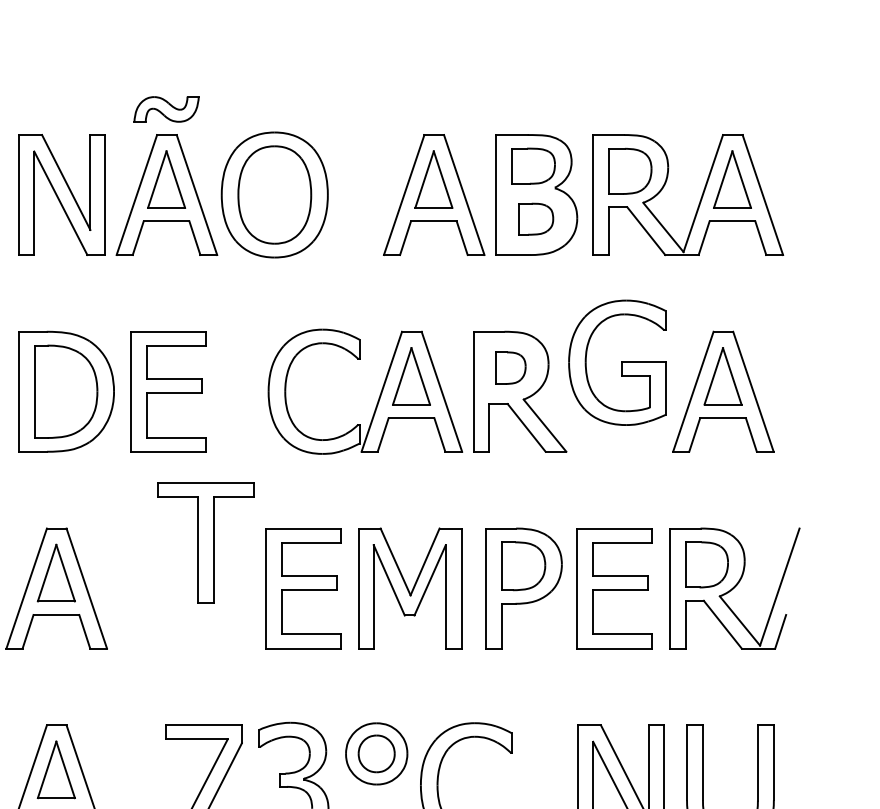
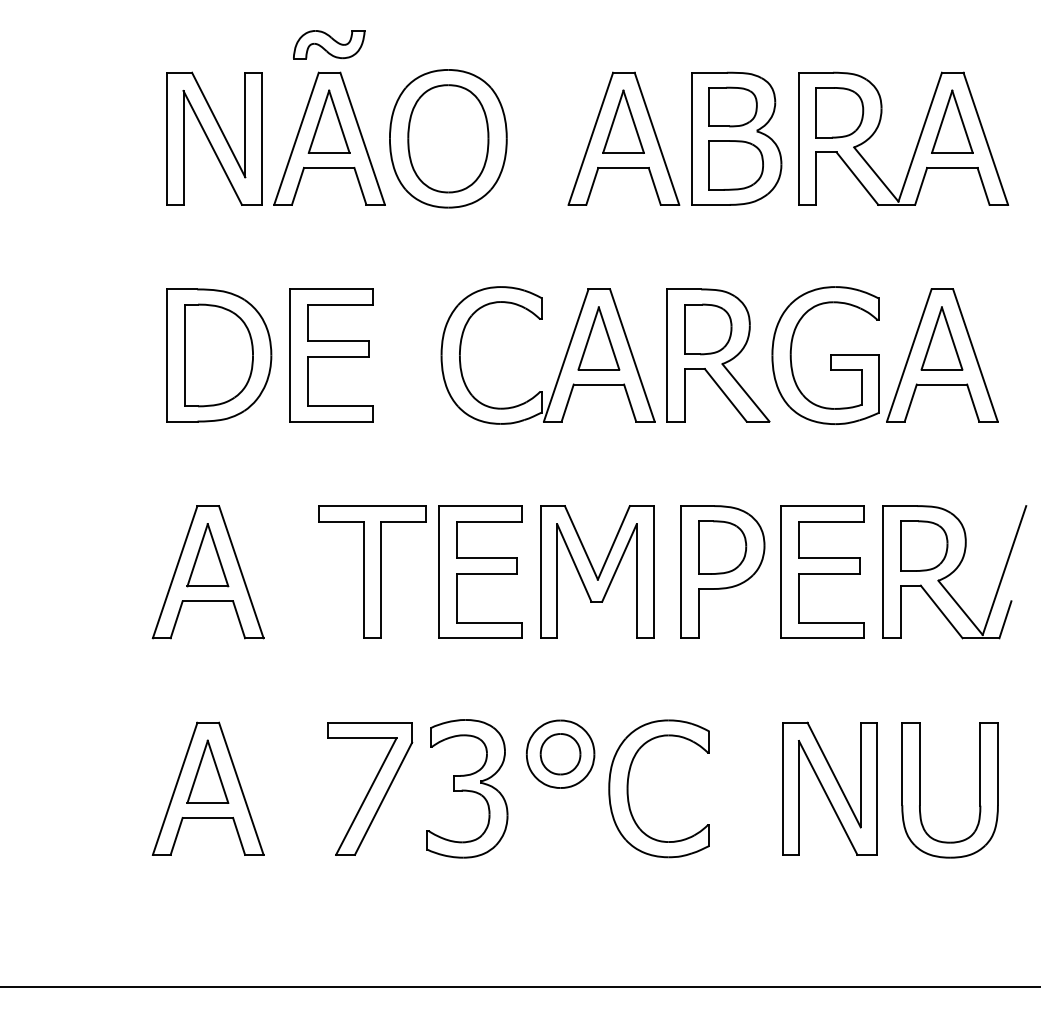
part: (535, 219) -> (735, 165), size x1.43
part: (617, 362) -> (825, 355), moved
part: (511, 368) -> (708, 329), size x1.43
part: (205, 542) -> (372, 571), moved

